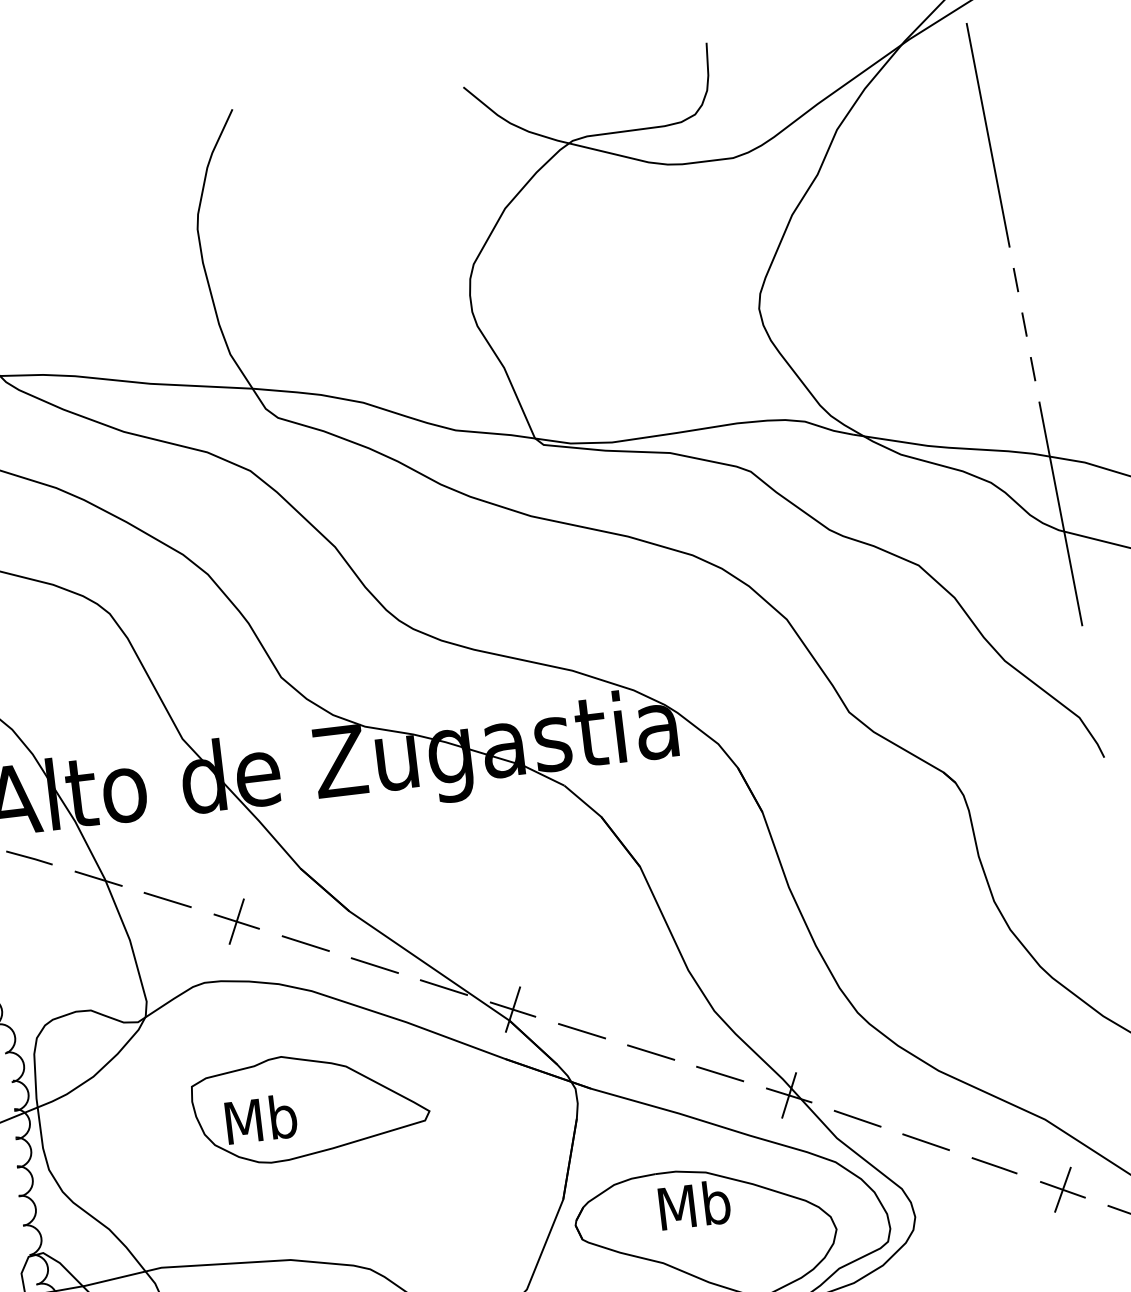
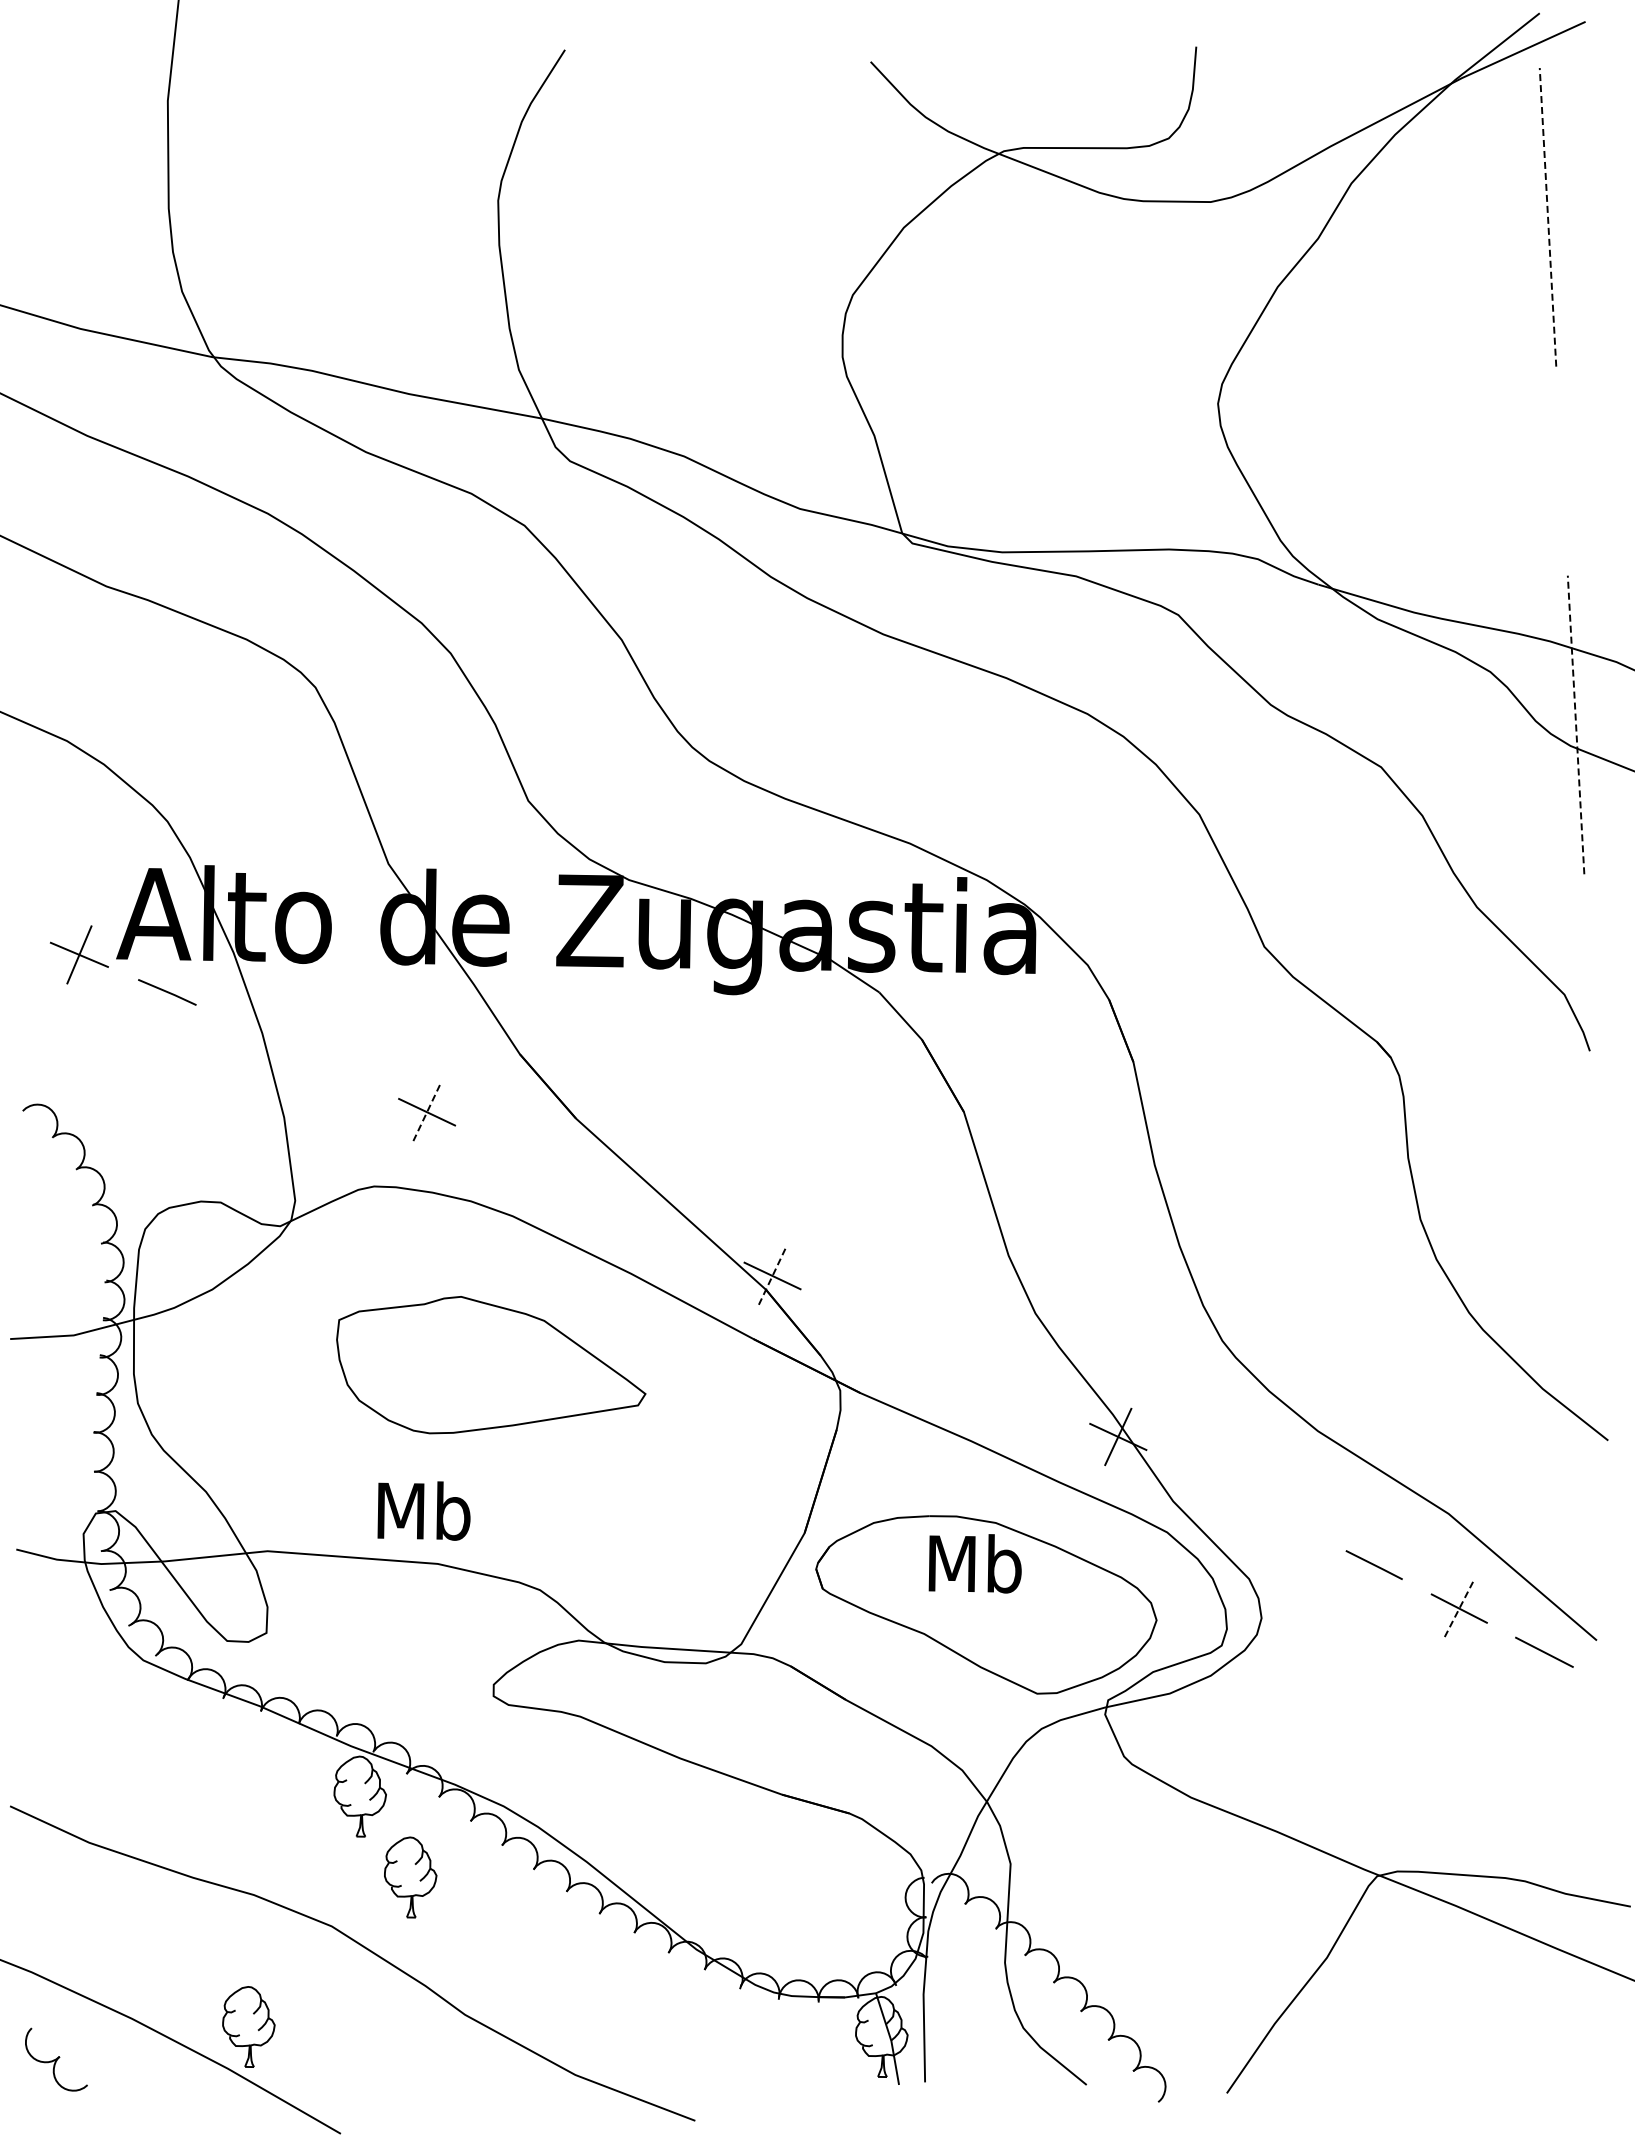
line: (988, 135) -> (1548, 217), solid -> dashed
line: (1015, 280) -> (1558, 411), removed
line: (1024, 324) -> (1561, 471), removed
line: (1033, 368) -> (1565, 530), removed
line: (1061, 513) -> (1576, 724), solid -> dashed
line: (98, 878) -> (254, 1031), removed
line: (167, 899) -> (340, 1071), removed
line: (237, 921) -> (427, 1112), solid -> dashed
line: (305, 943) -> (513, 1152), removed
line: (374, 965) -> (599, 1193), removed
line: (443, 987) -> (685, 1234), removed
line: (512, 1009) -> (772, 1275), solid -> dashed
line: (581, 1030) -> (858, 1315), removed
line: (651, 1052) -> (945, 1356), removed
line: (719, 1073) -> (1031, 1396), removed
line: (857, 1118) -> (1203, 1479), removed
text: (260, 1119) -> (423, 1510), moved
line: (925, 1142) -> (1288, 1522), removed
line: (1063, 1189) -> (1459, 1608), solid -> dashed

